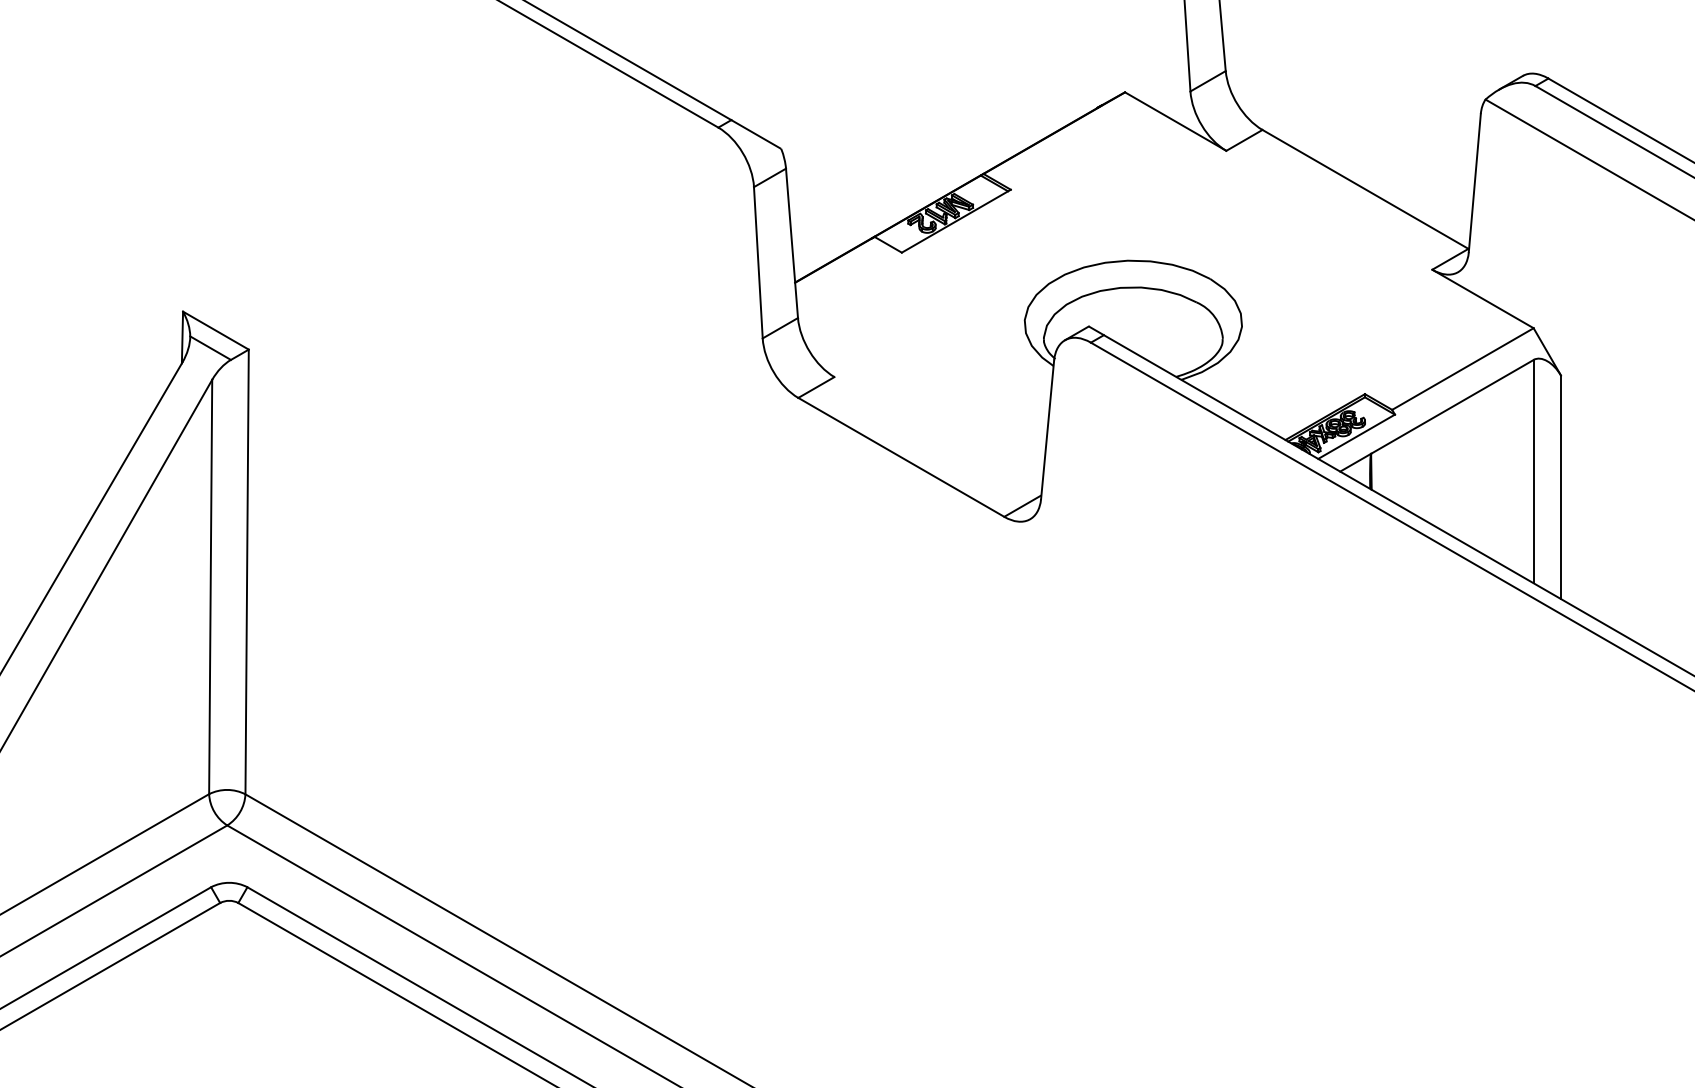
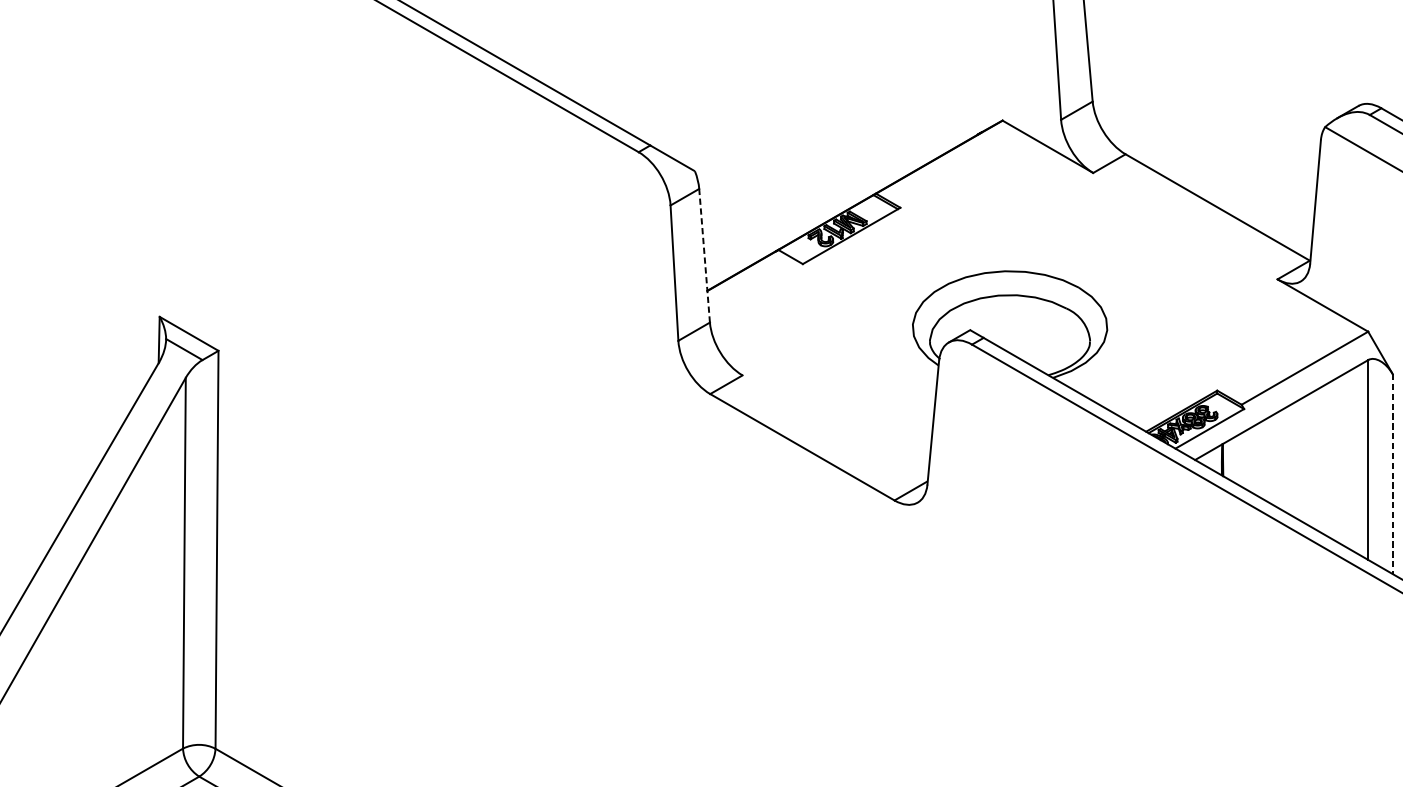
line: (792, 243) -> (705, 255), solid -> dashed
line: (1561, 487) -> (1393, 474), solid -> dashed

